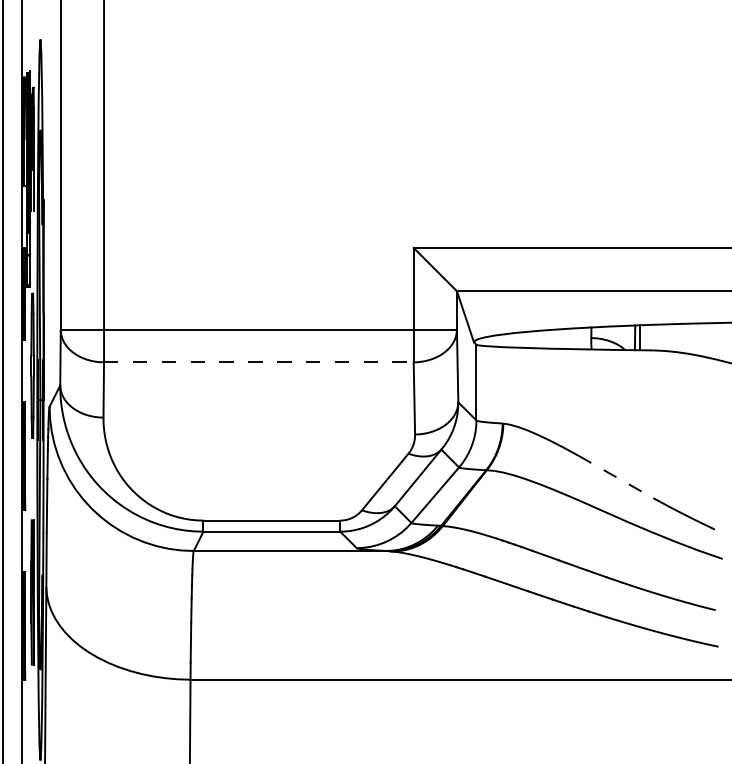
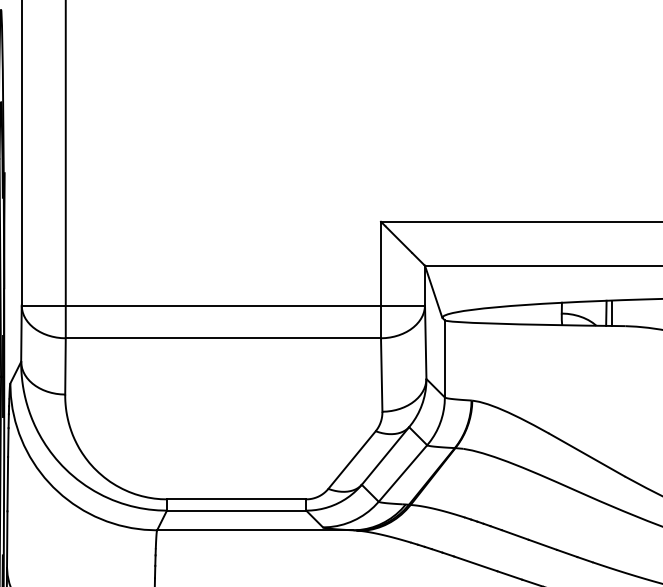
line: (258, 362) -> (223, 338), dashed -> solid
line: (616, 477) -> (587, 455), dashed -> solid

